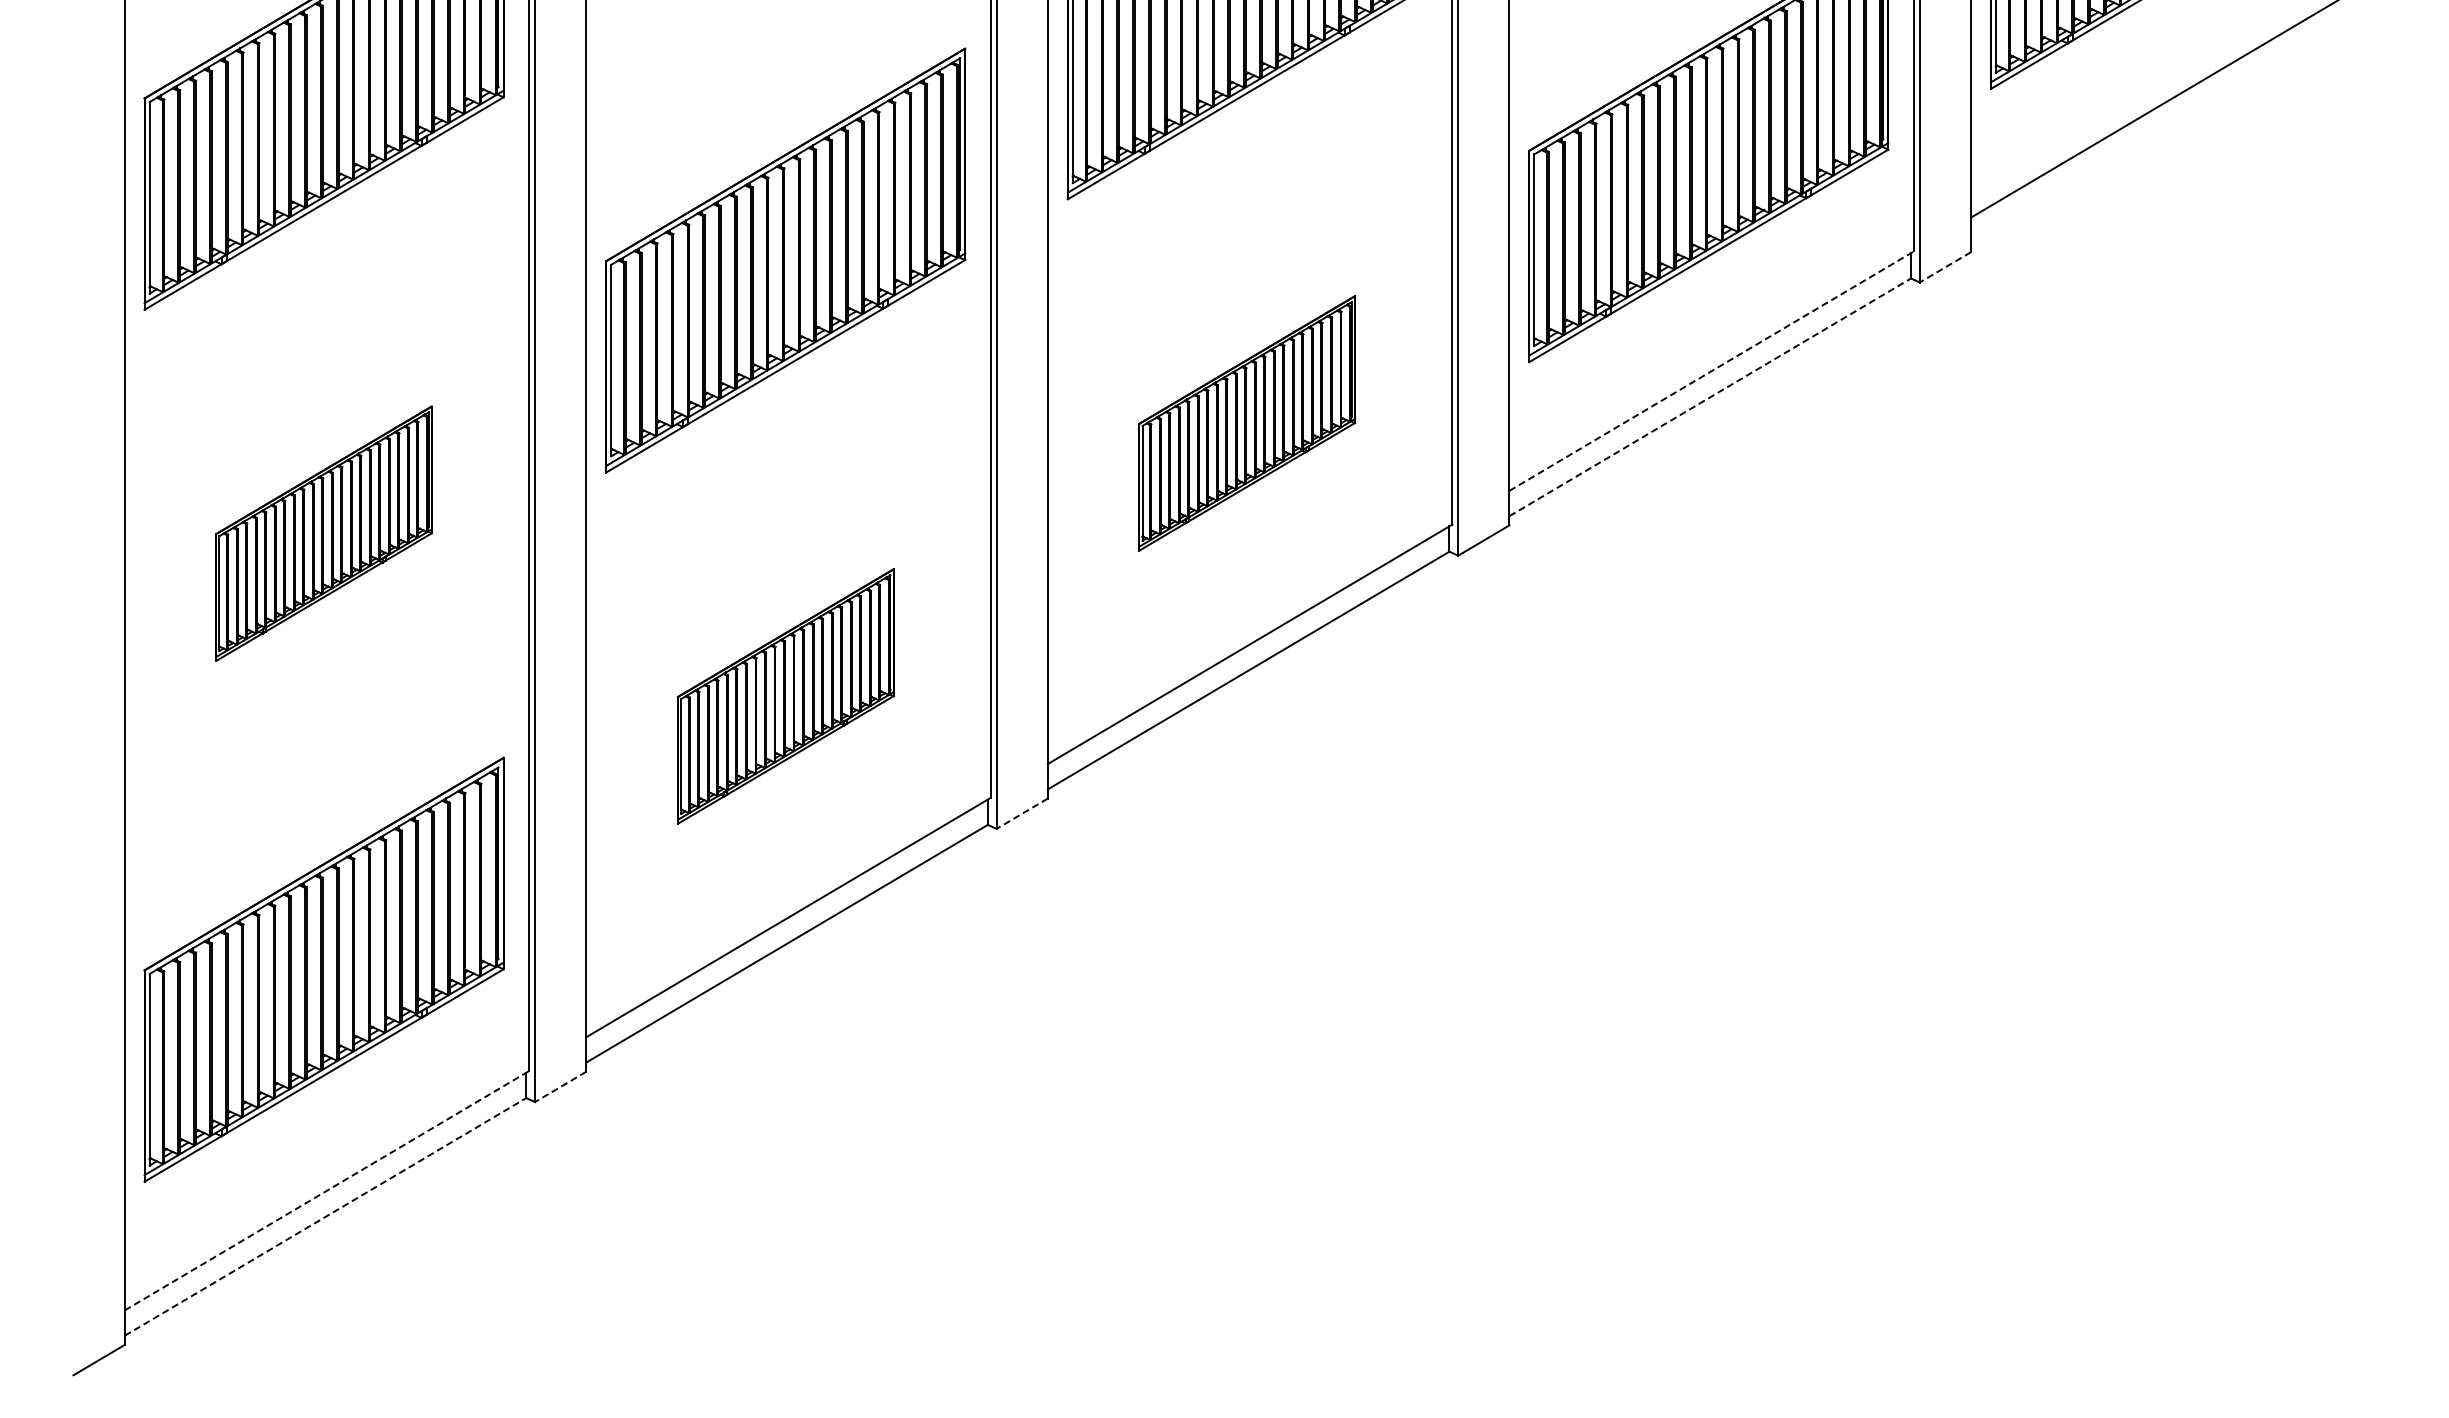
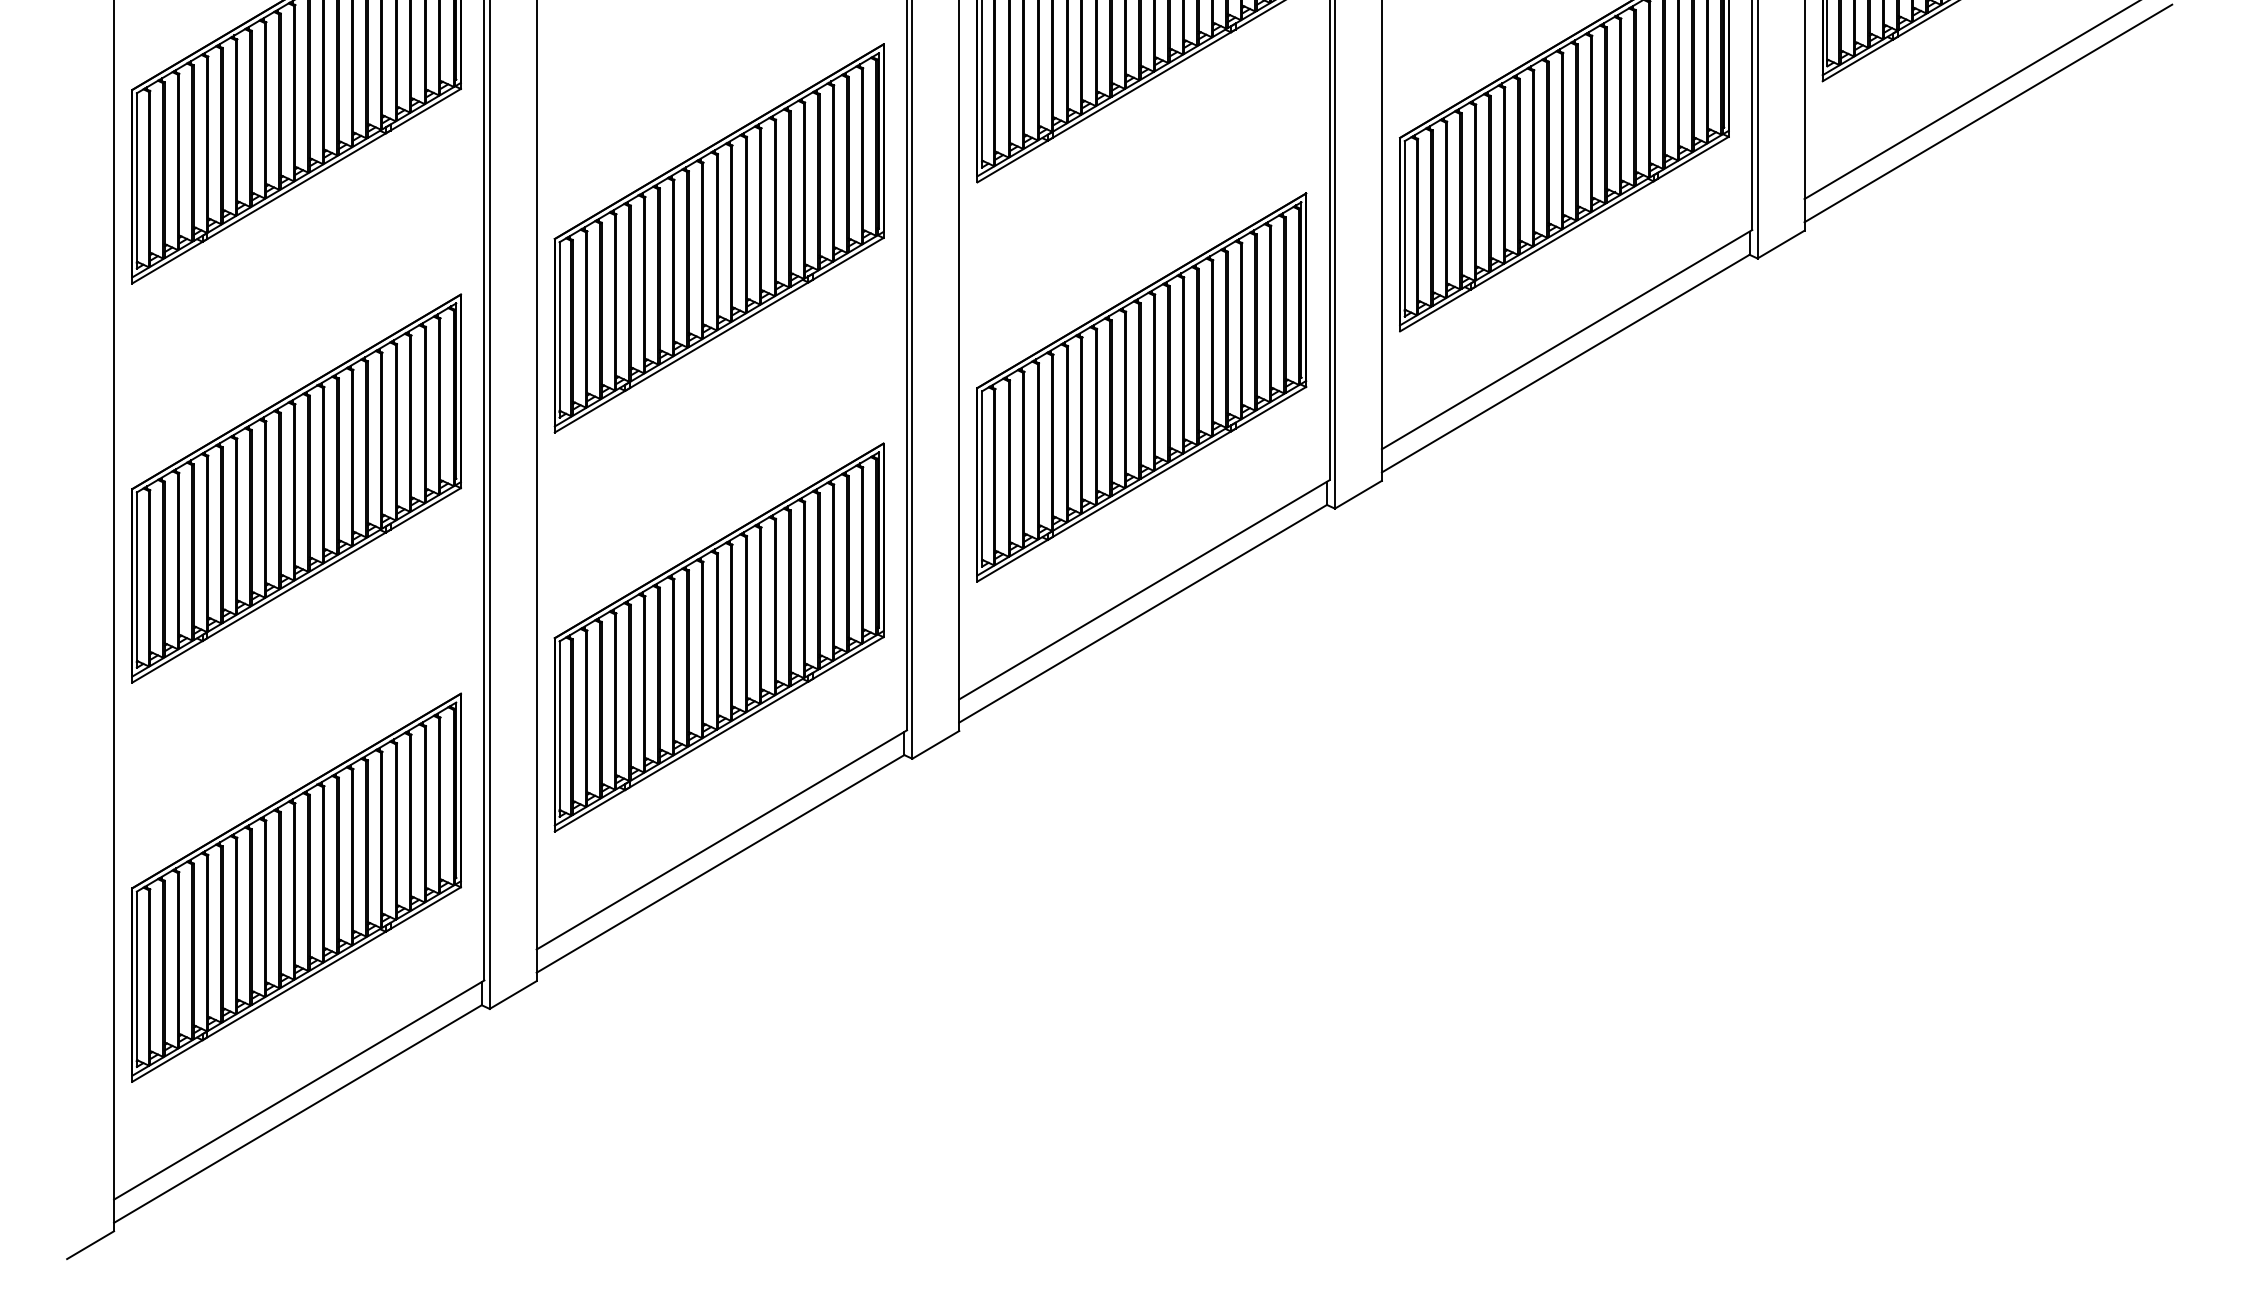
line: (2171, 123) -> (1988, 112), added
line: (1945, 267) -> (1781, 244), dashed -> solid
line: (1712, 370) -> (1567, 339), dashed -> solid
line: (1710, 397) -> (1565, 363), dashed -> solid
part: (1246, 423) -> (1141, 387), size x1.67
part: (323, 533) -> (296, 488), size x1.67
part: (785, 696) -> (719, 637), size x1.67
line: (1022, 813) -> (936, 744), dashed -> solid
line: (560, 1086) -> (513, 994), dashed -> solid
line: (327, 1190) -> (299, 1089), dashed -> solid
line: (325, 1216) -> (297, 1113), dashed -> solid

